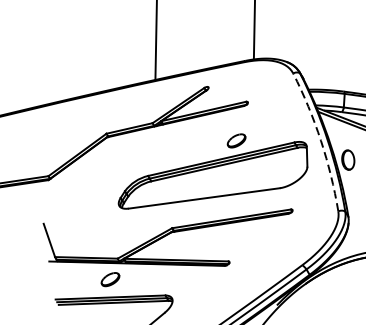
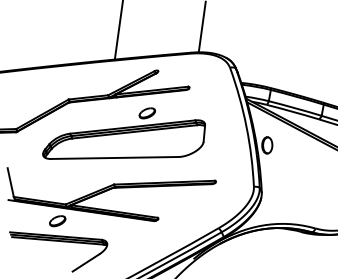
arc: (320, 140) -> (246, 126), dashed -> solid
part: (212, 168) -> (124, 133), moved

